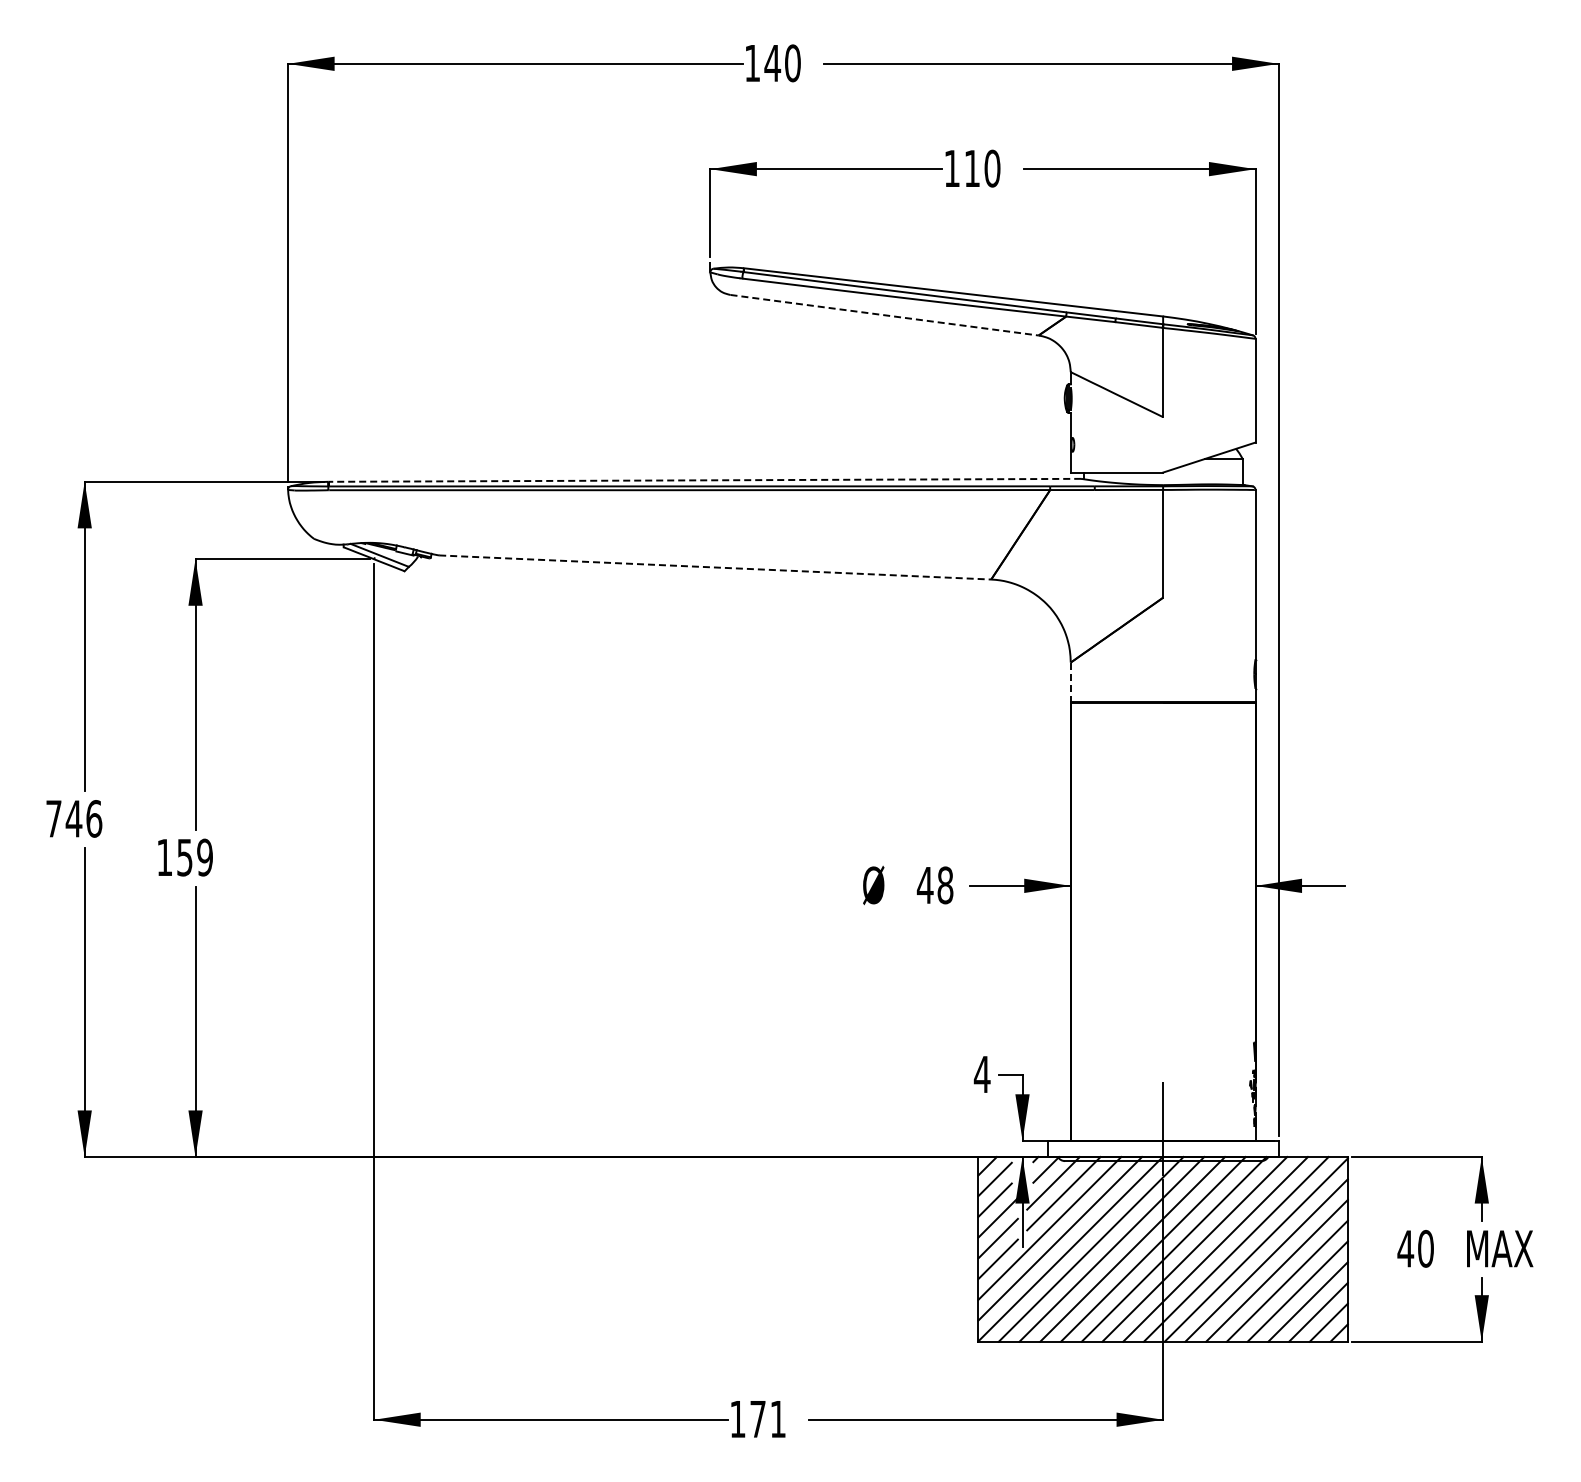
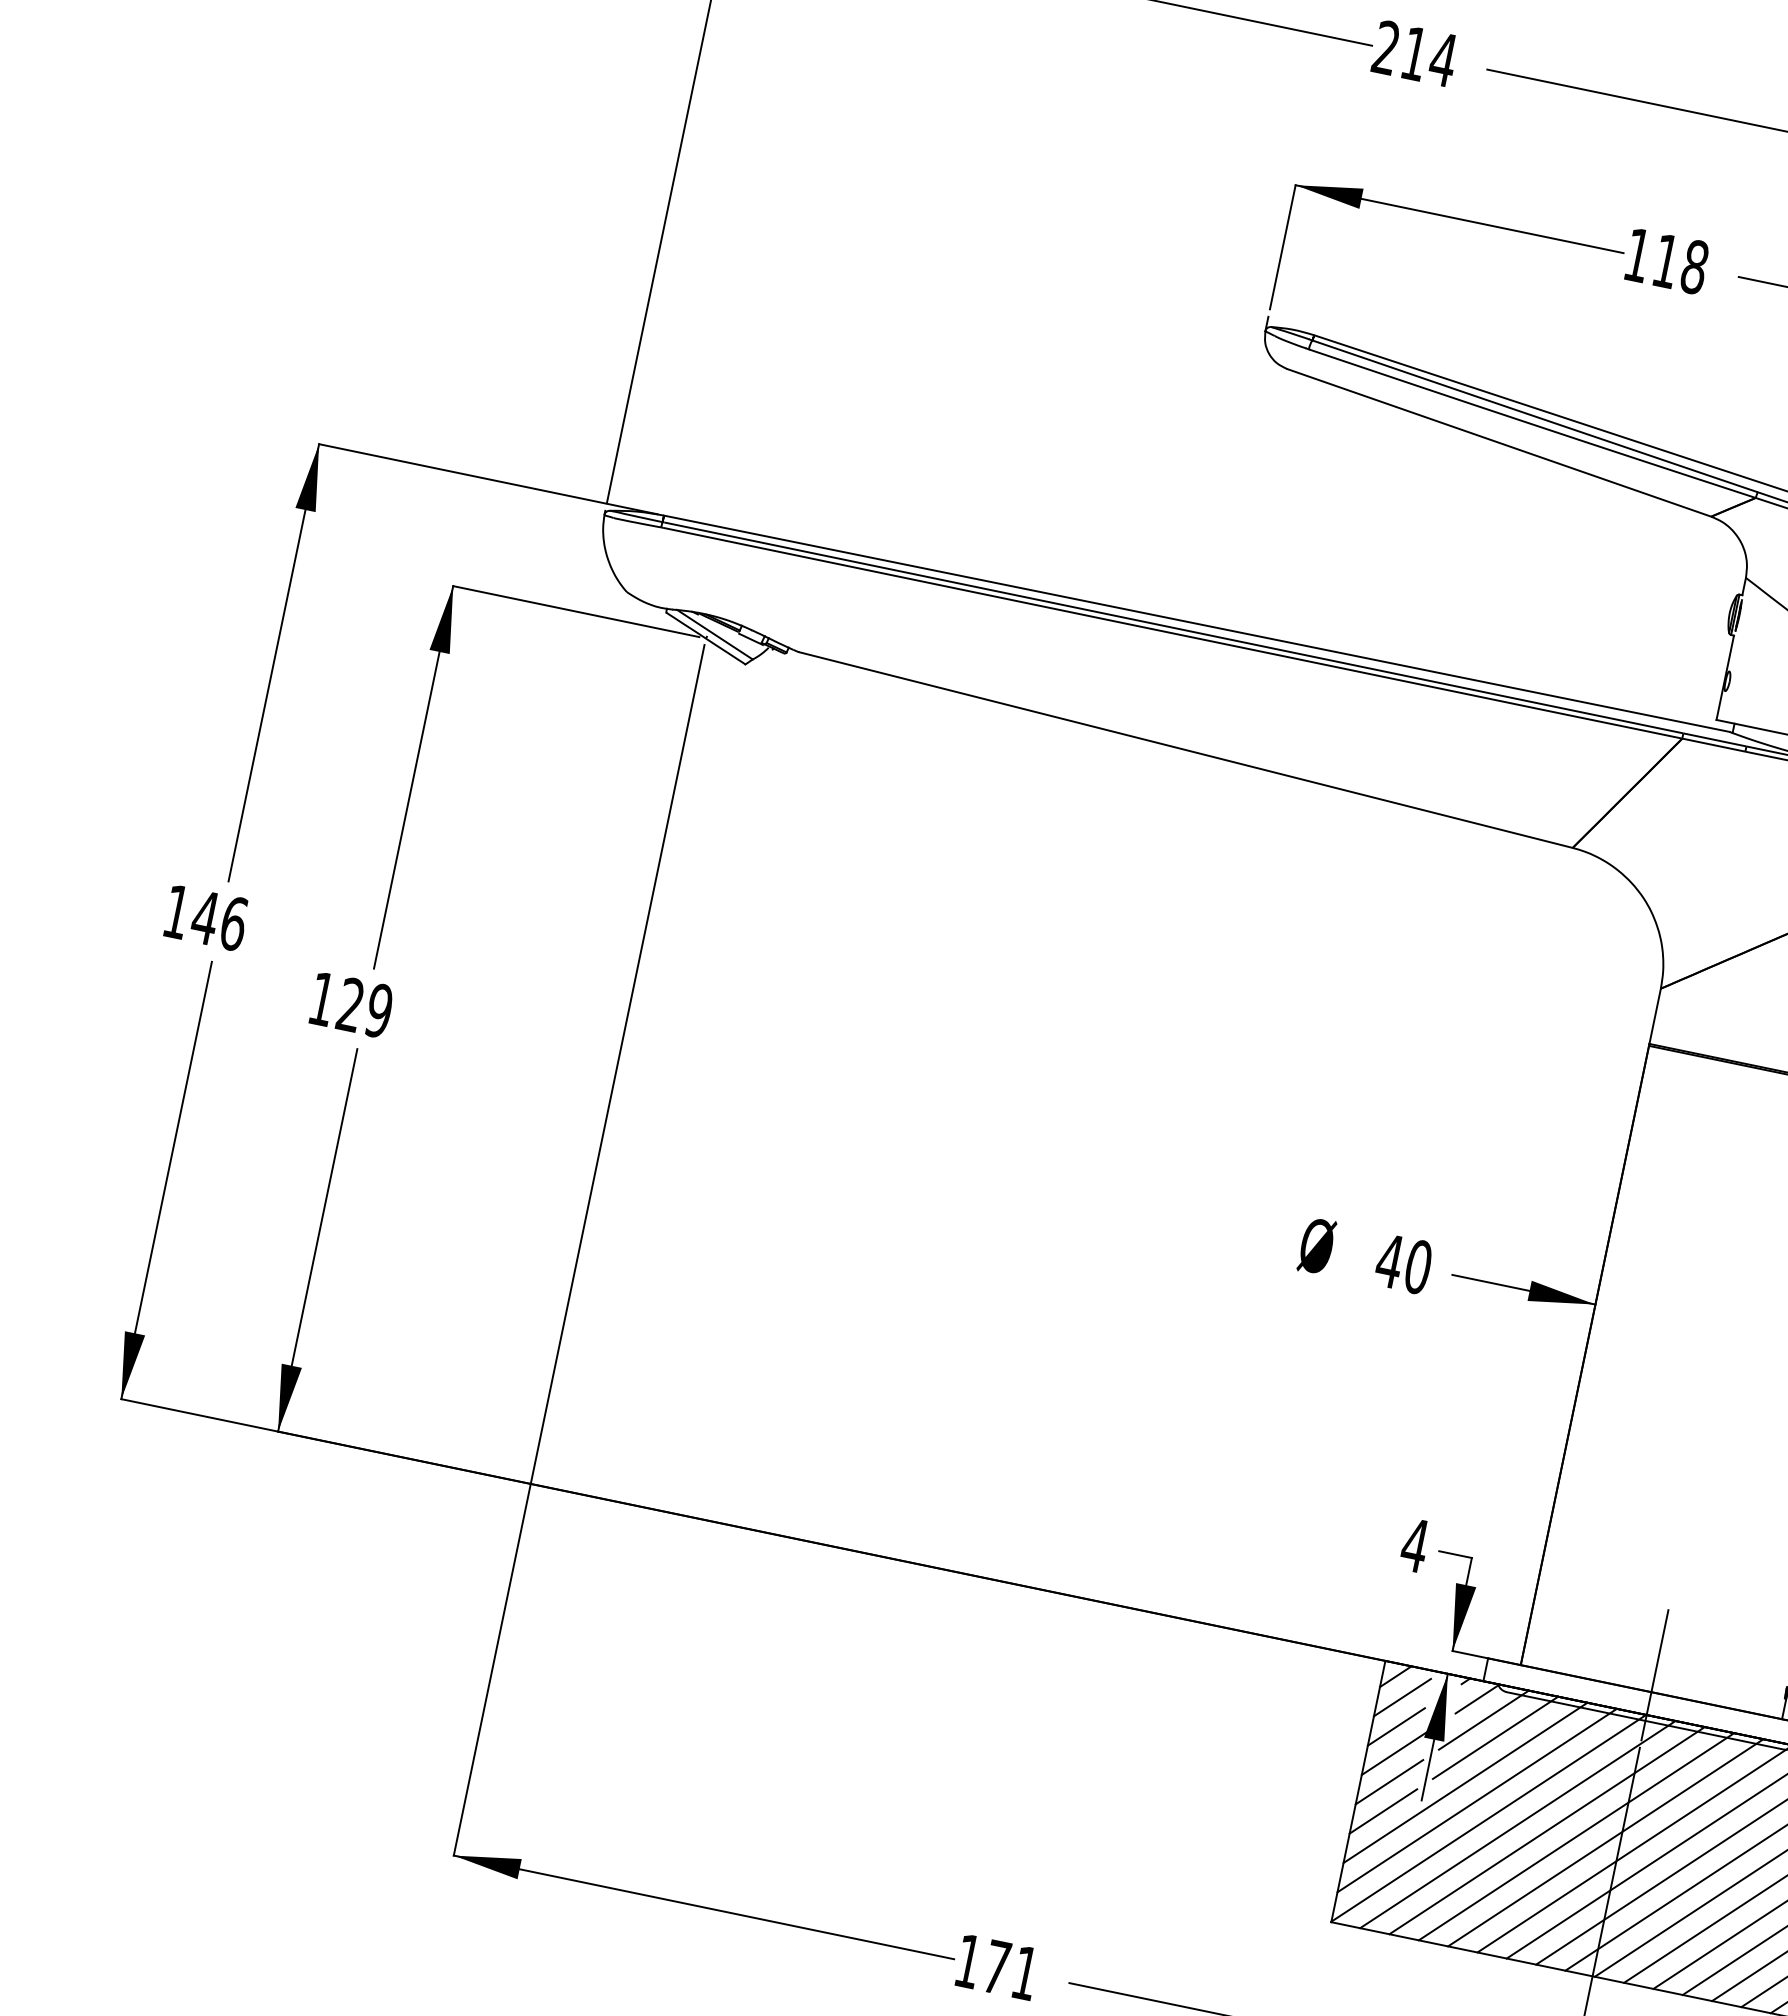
text: (773, 63) -> (1415, 54), 140 -> 214
text: (992, 168) -> (1694, 266), 110 -> 118
line: (885, 315) -> (1500, 443), dashed -> solid
line: (704, 480) -> (1196, 623), dashed -> solid
line: (715, 567) -> (1186, 750), dashed -> solid
line: (1070, 682) -> (1654, 1016), dashed -> solid
text: (53, 818) -> (176, 911), 746 -> 146
text: (184, 857) -> (350, 1004), 159 -> 129
text: (945, 885) -> (1418, 1267), 48 -> 40

